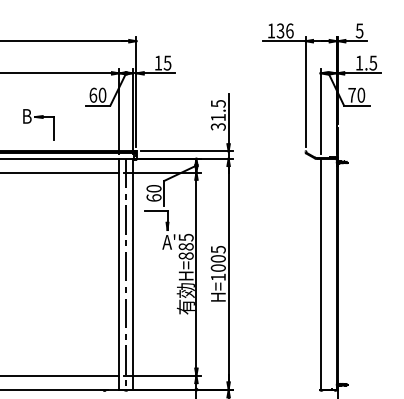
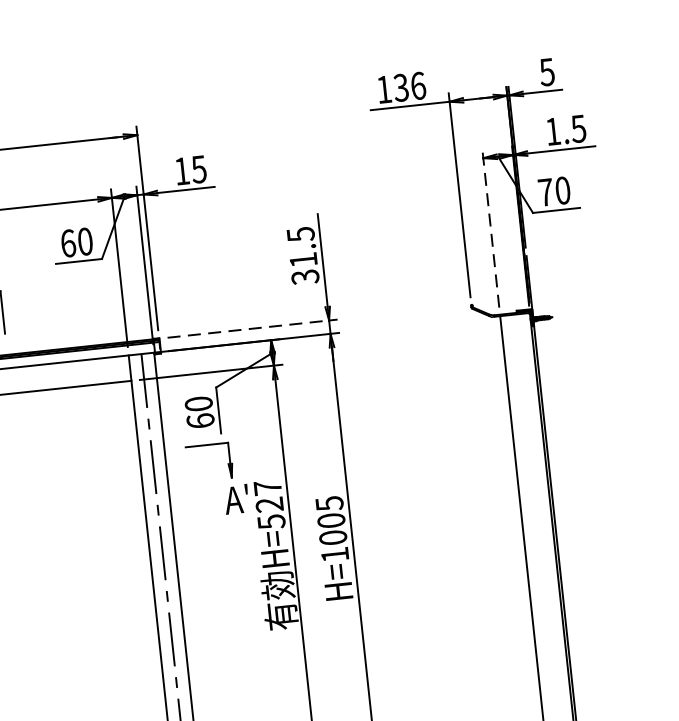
line: (320, 111) -> (490, 228), solid -> dashed
line: (187, 151) -> (253, 328), solid -> dashed
text: (185, 246) -> (268, 504), 885 -> 527

